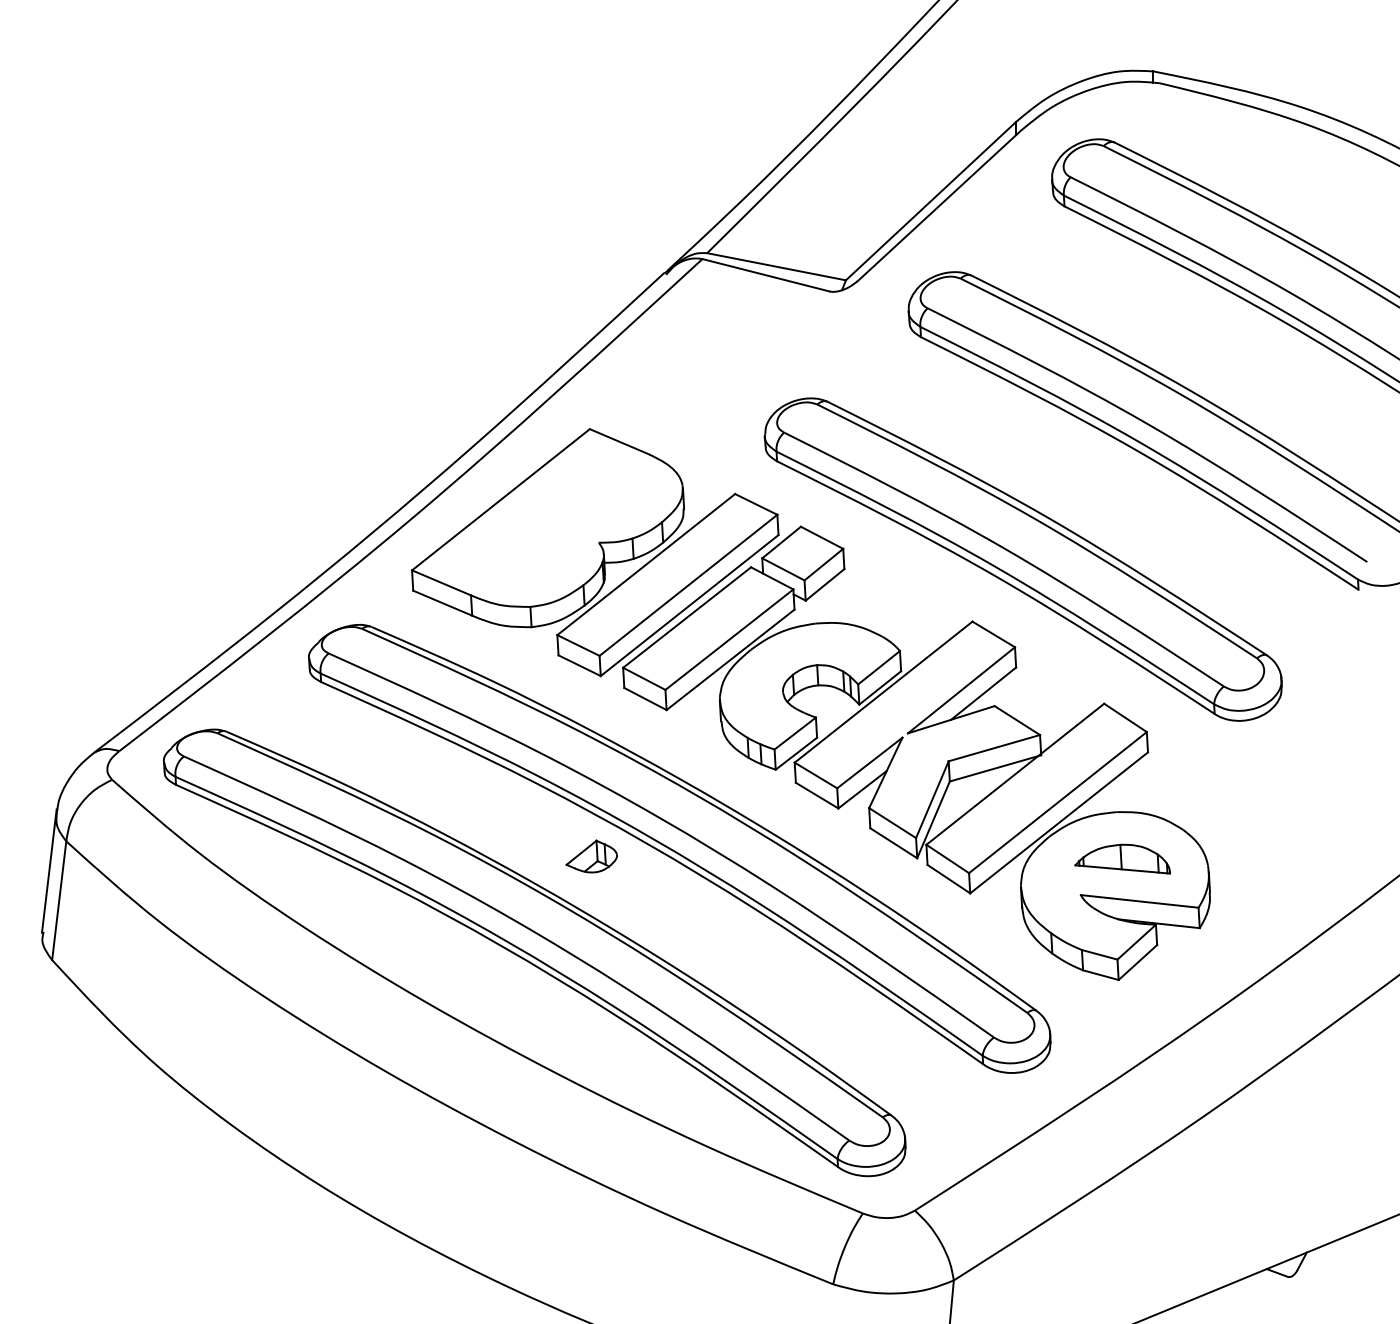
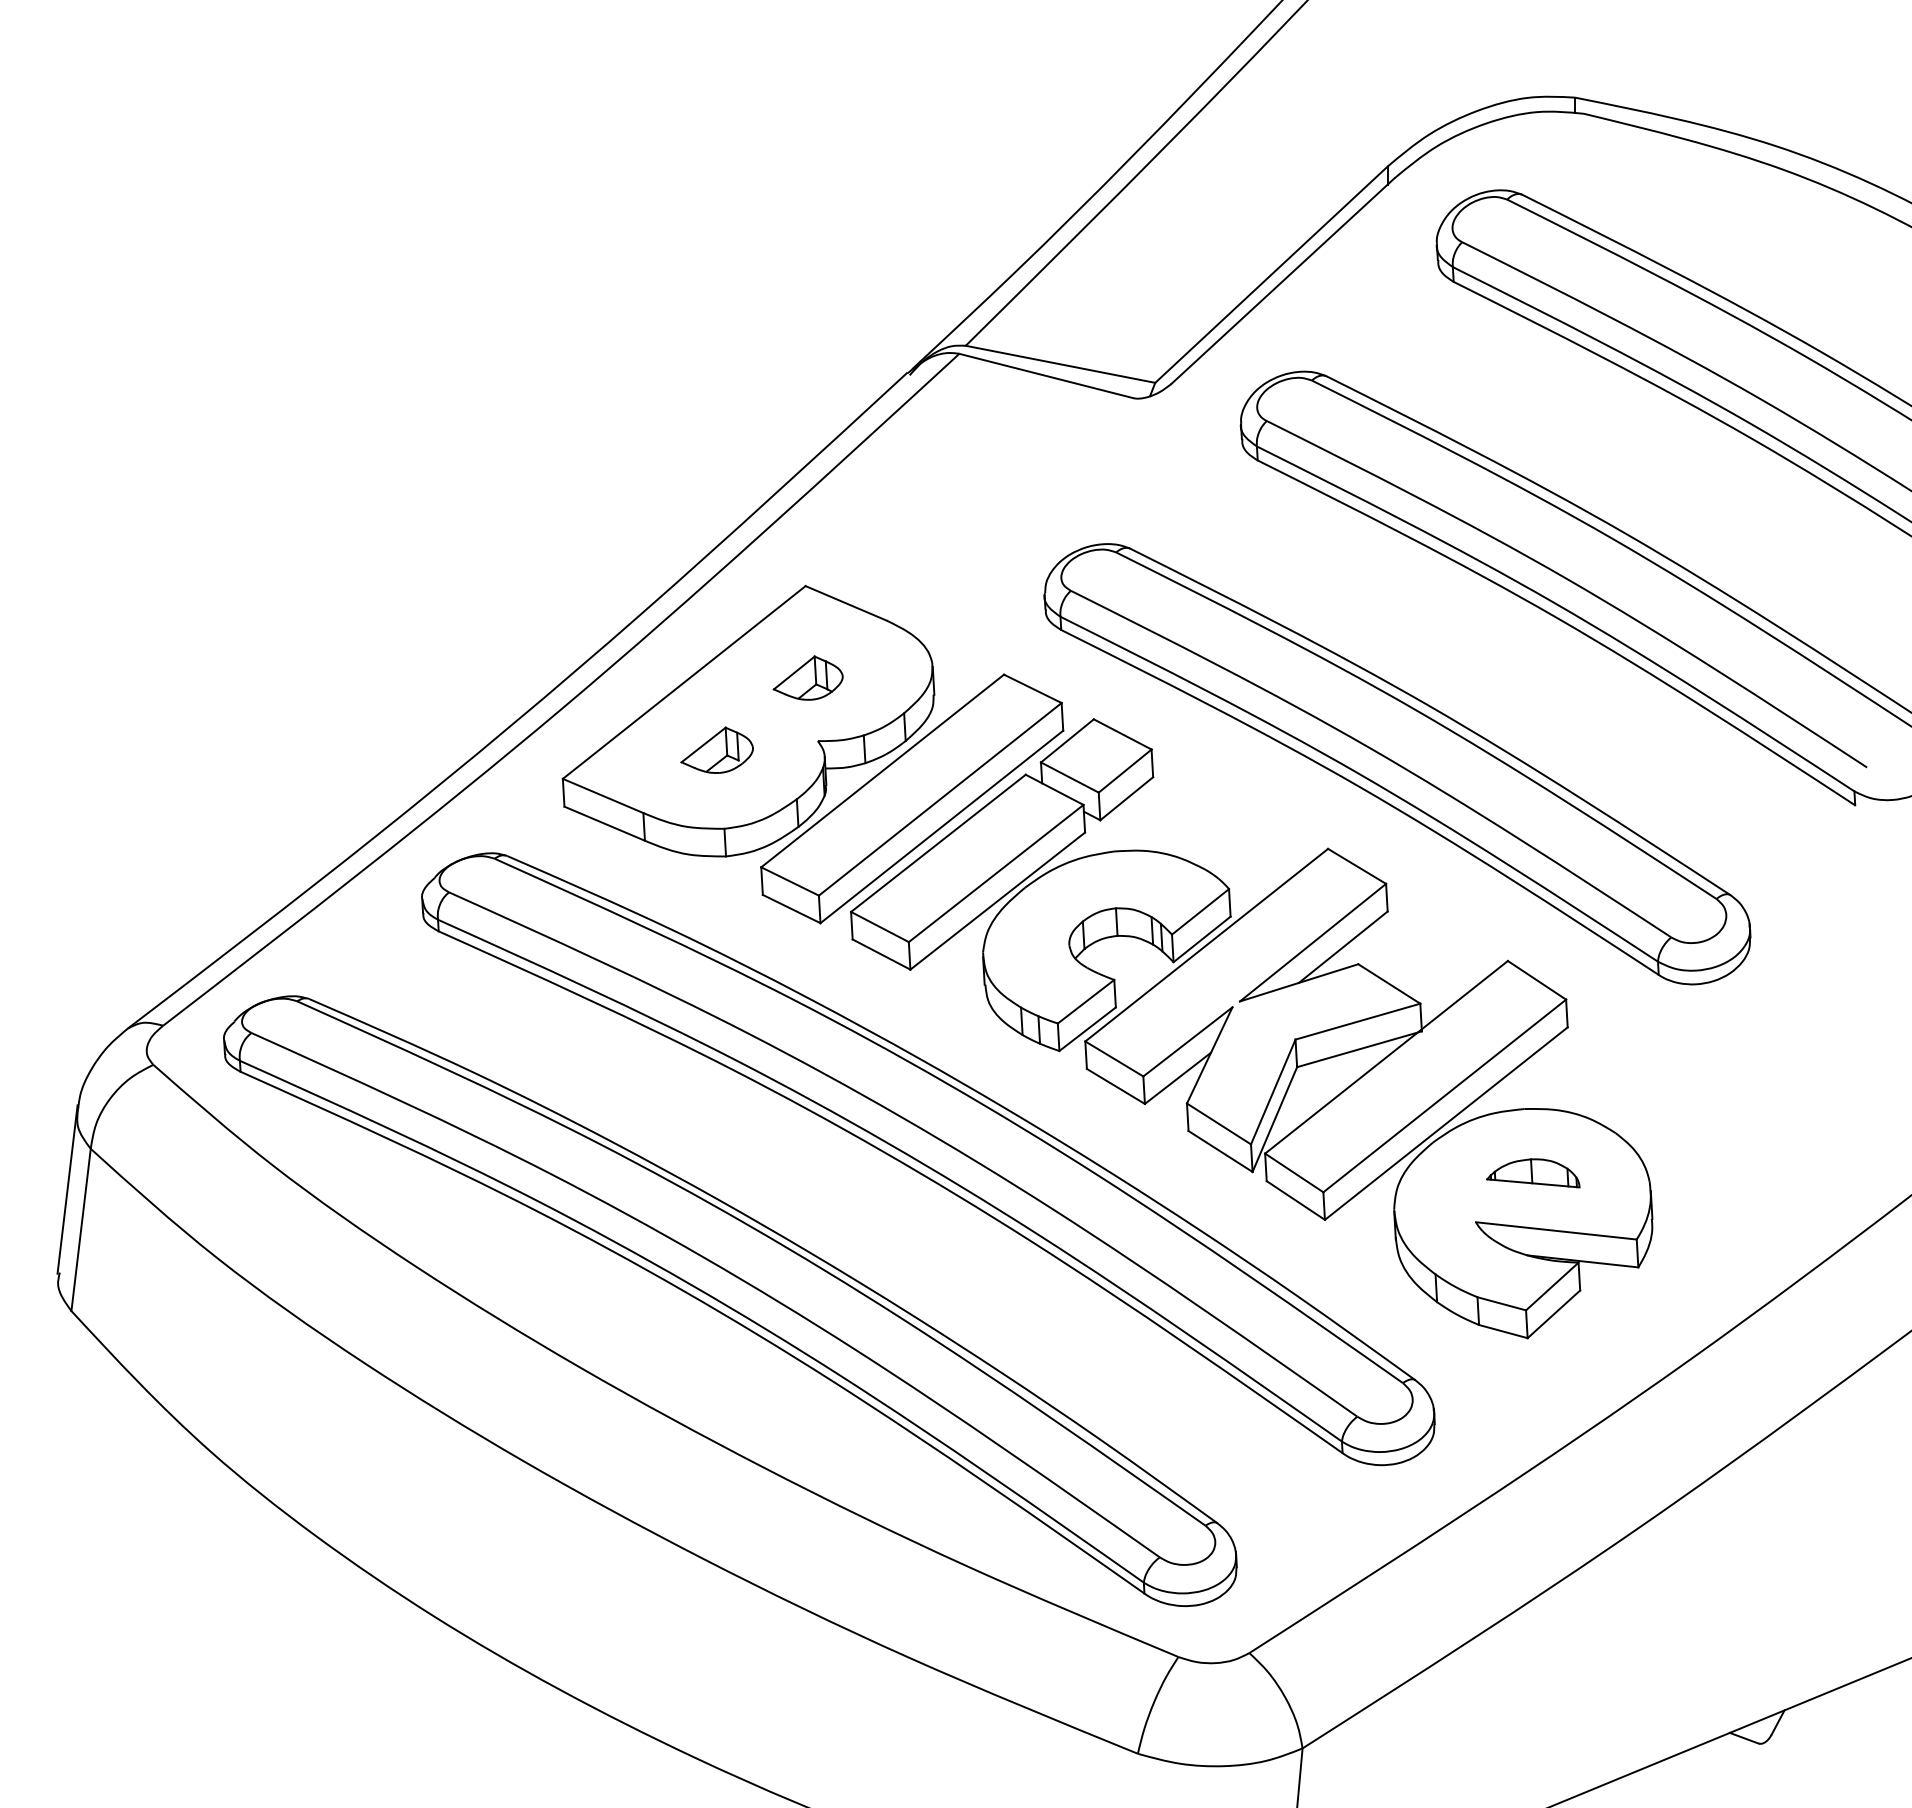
part: (524, 548) -> (716, 749), added
part: (591, 856) -> (807, 678), moved
part: (1122, 859) -> (1532, 1173), size x0.71

